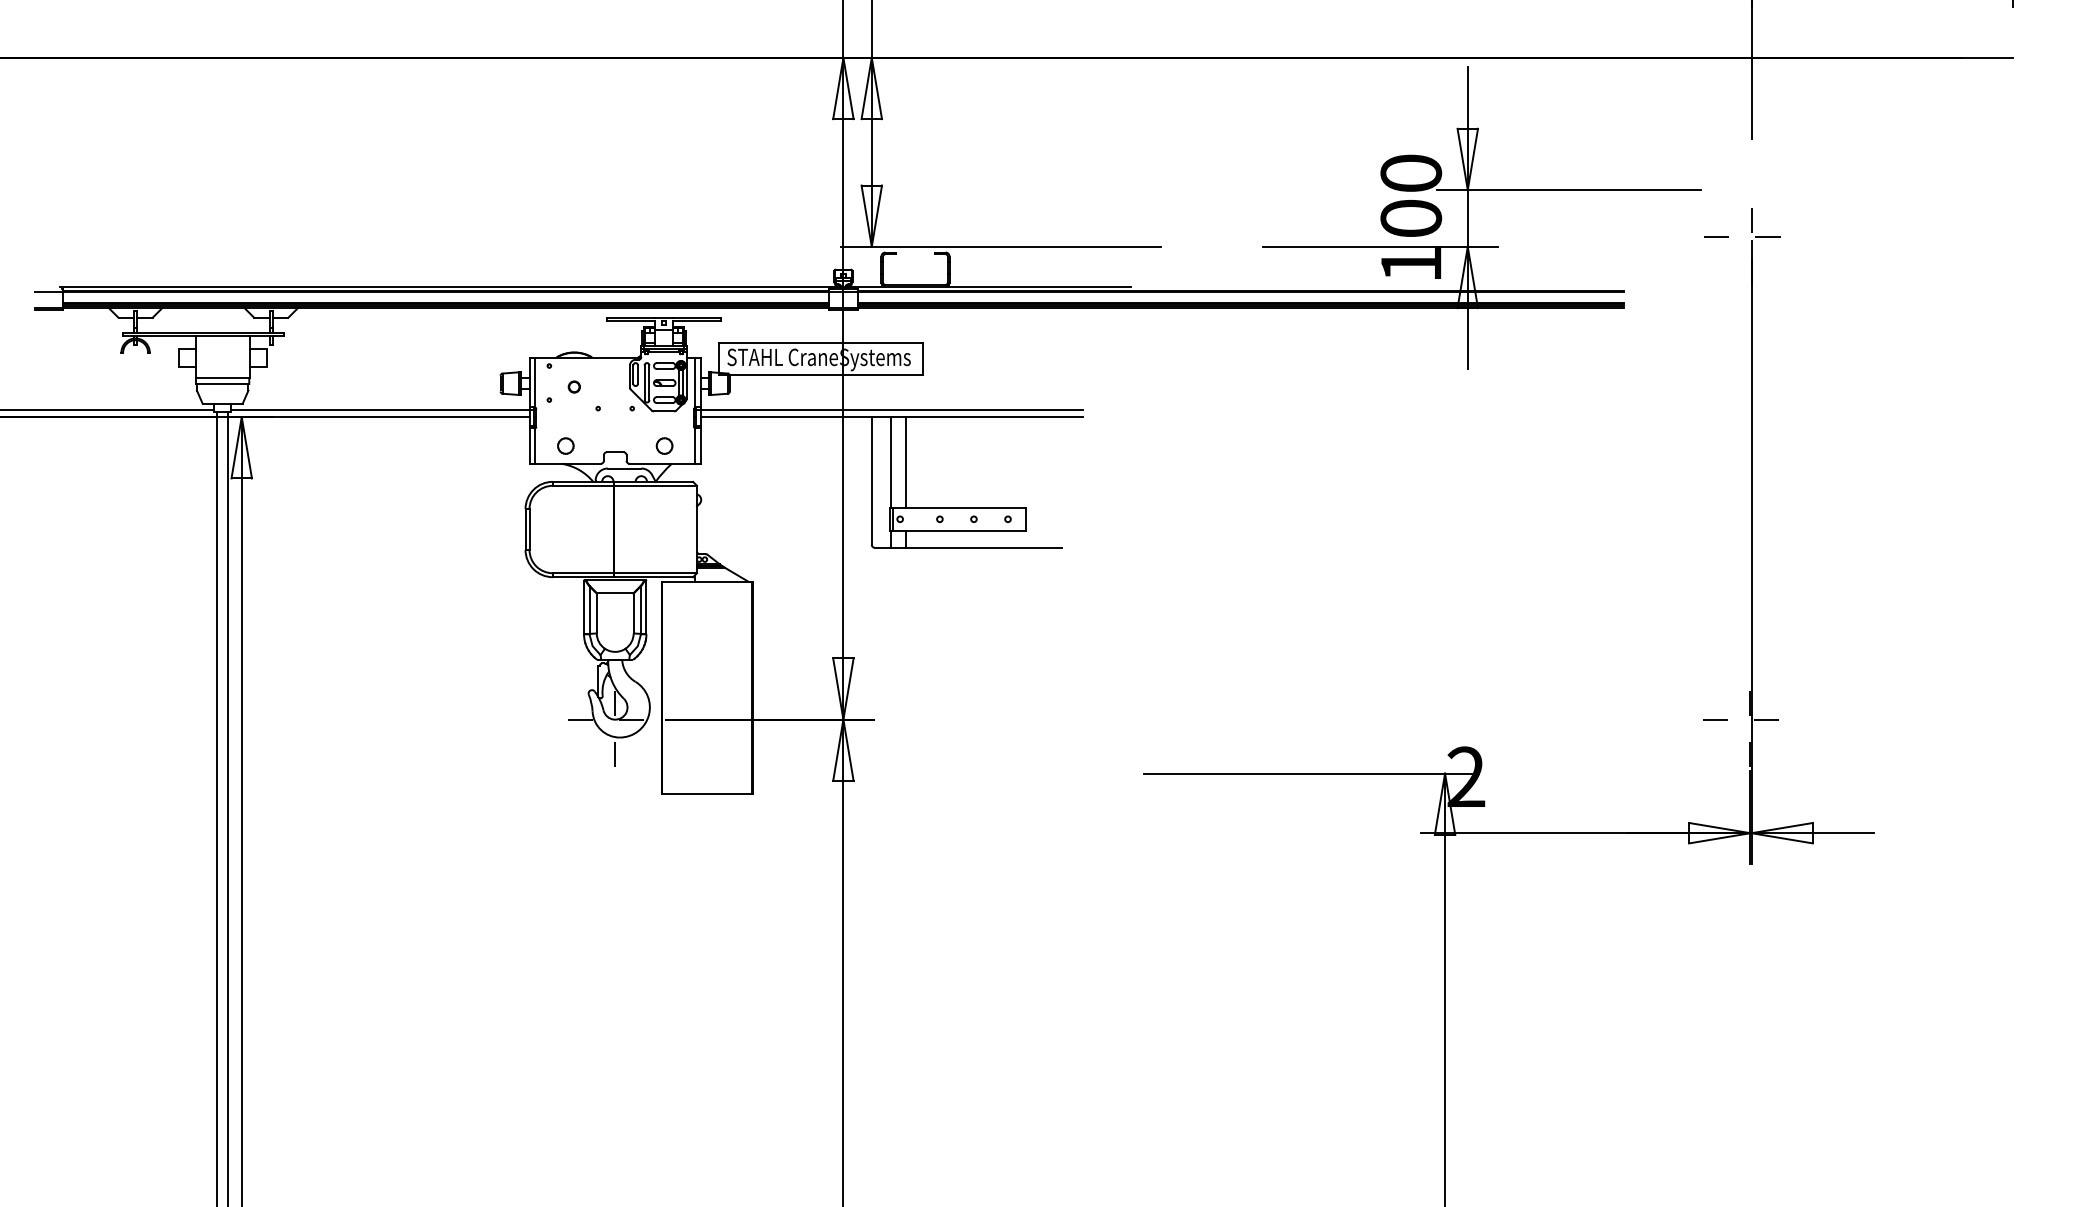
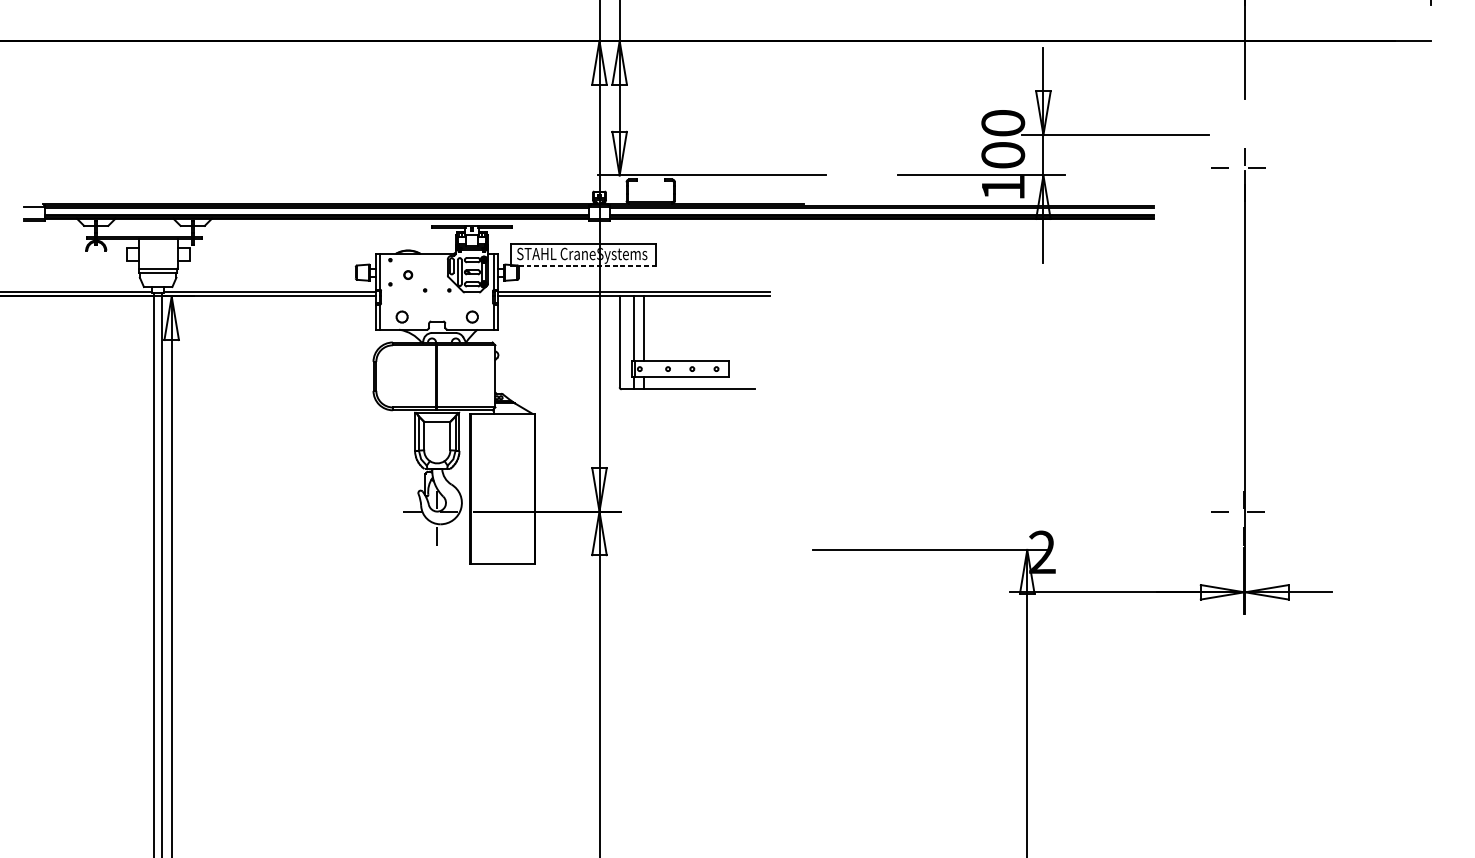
line: (820, 374) -> (583, 266), solid -> dashed

